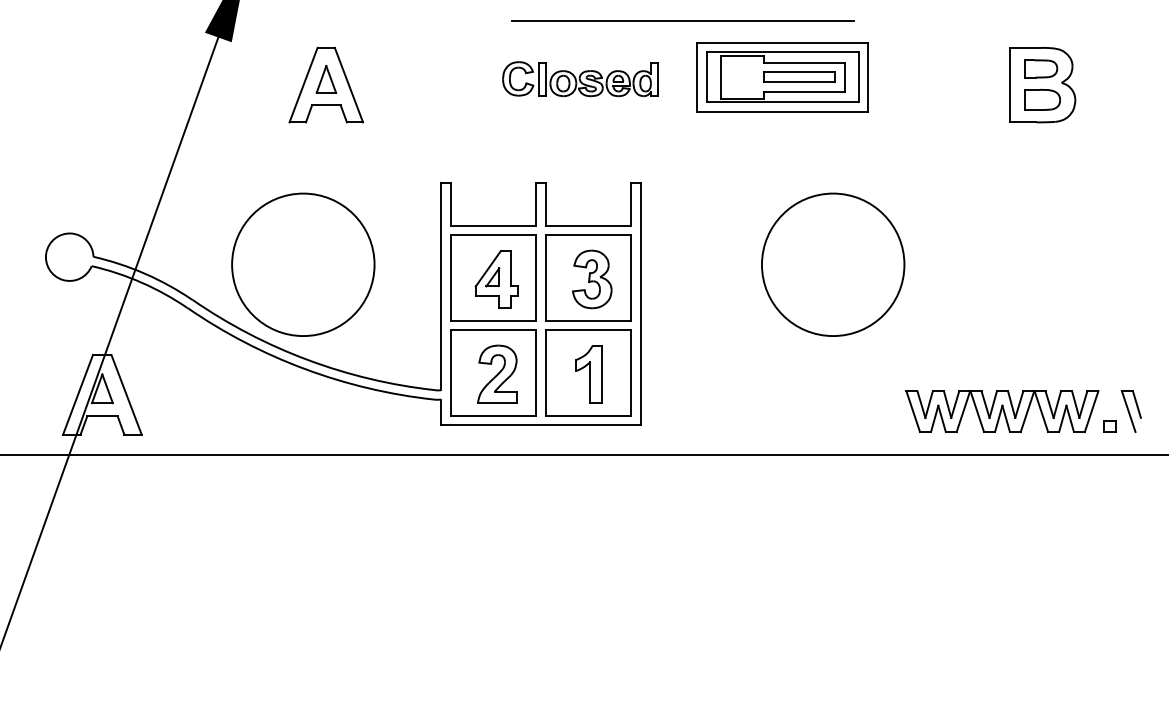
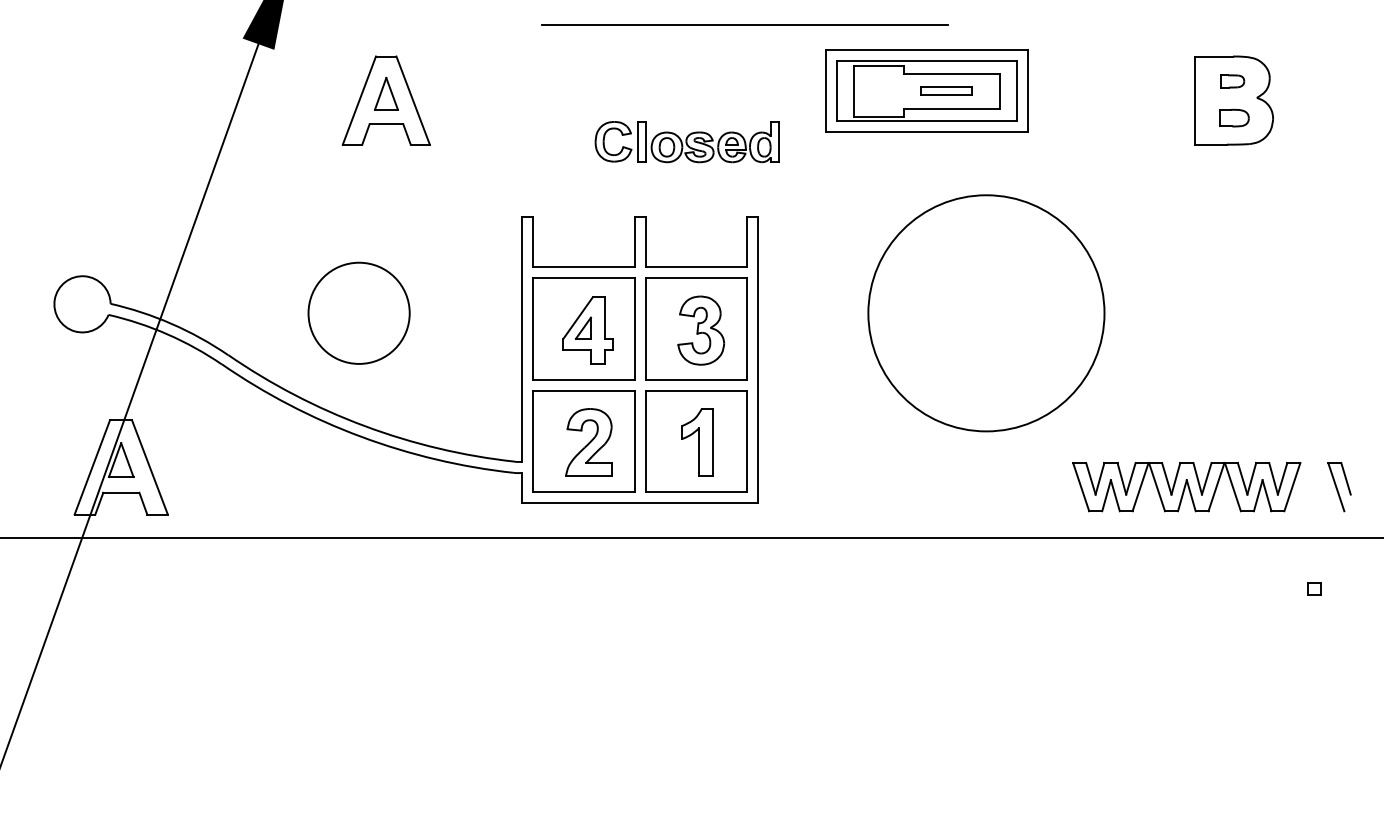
line: (682, 20) -> (744, 24), moved
part: (1041, 68) -> (1233, 80), size x0.6
part: (799, 76) -> (946, 90), size x0.6
part: (580, 79) -> (687, 142), moved
part: (1042, 99) -> (1234, 117), size x0.7
circle: (303, 264) -> (359, 312), size x0.6
circle: (832, 264) -> (985, 312), size x1.4
part: (1109, 426) -> (1313, 588), moved

